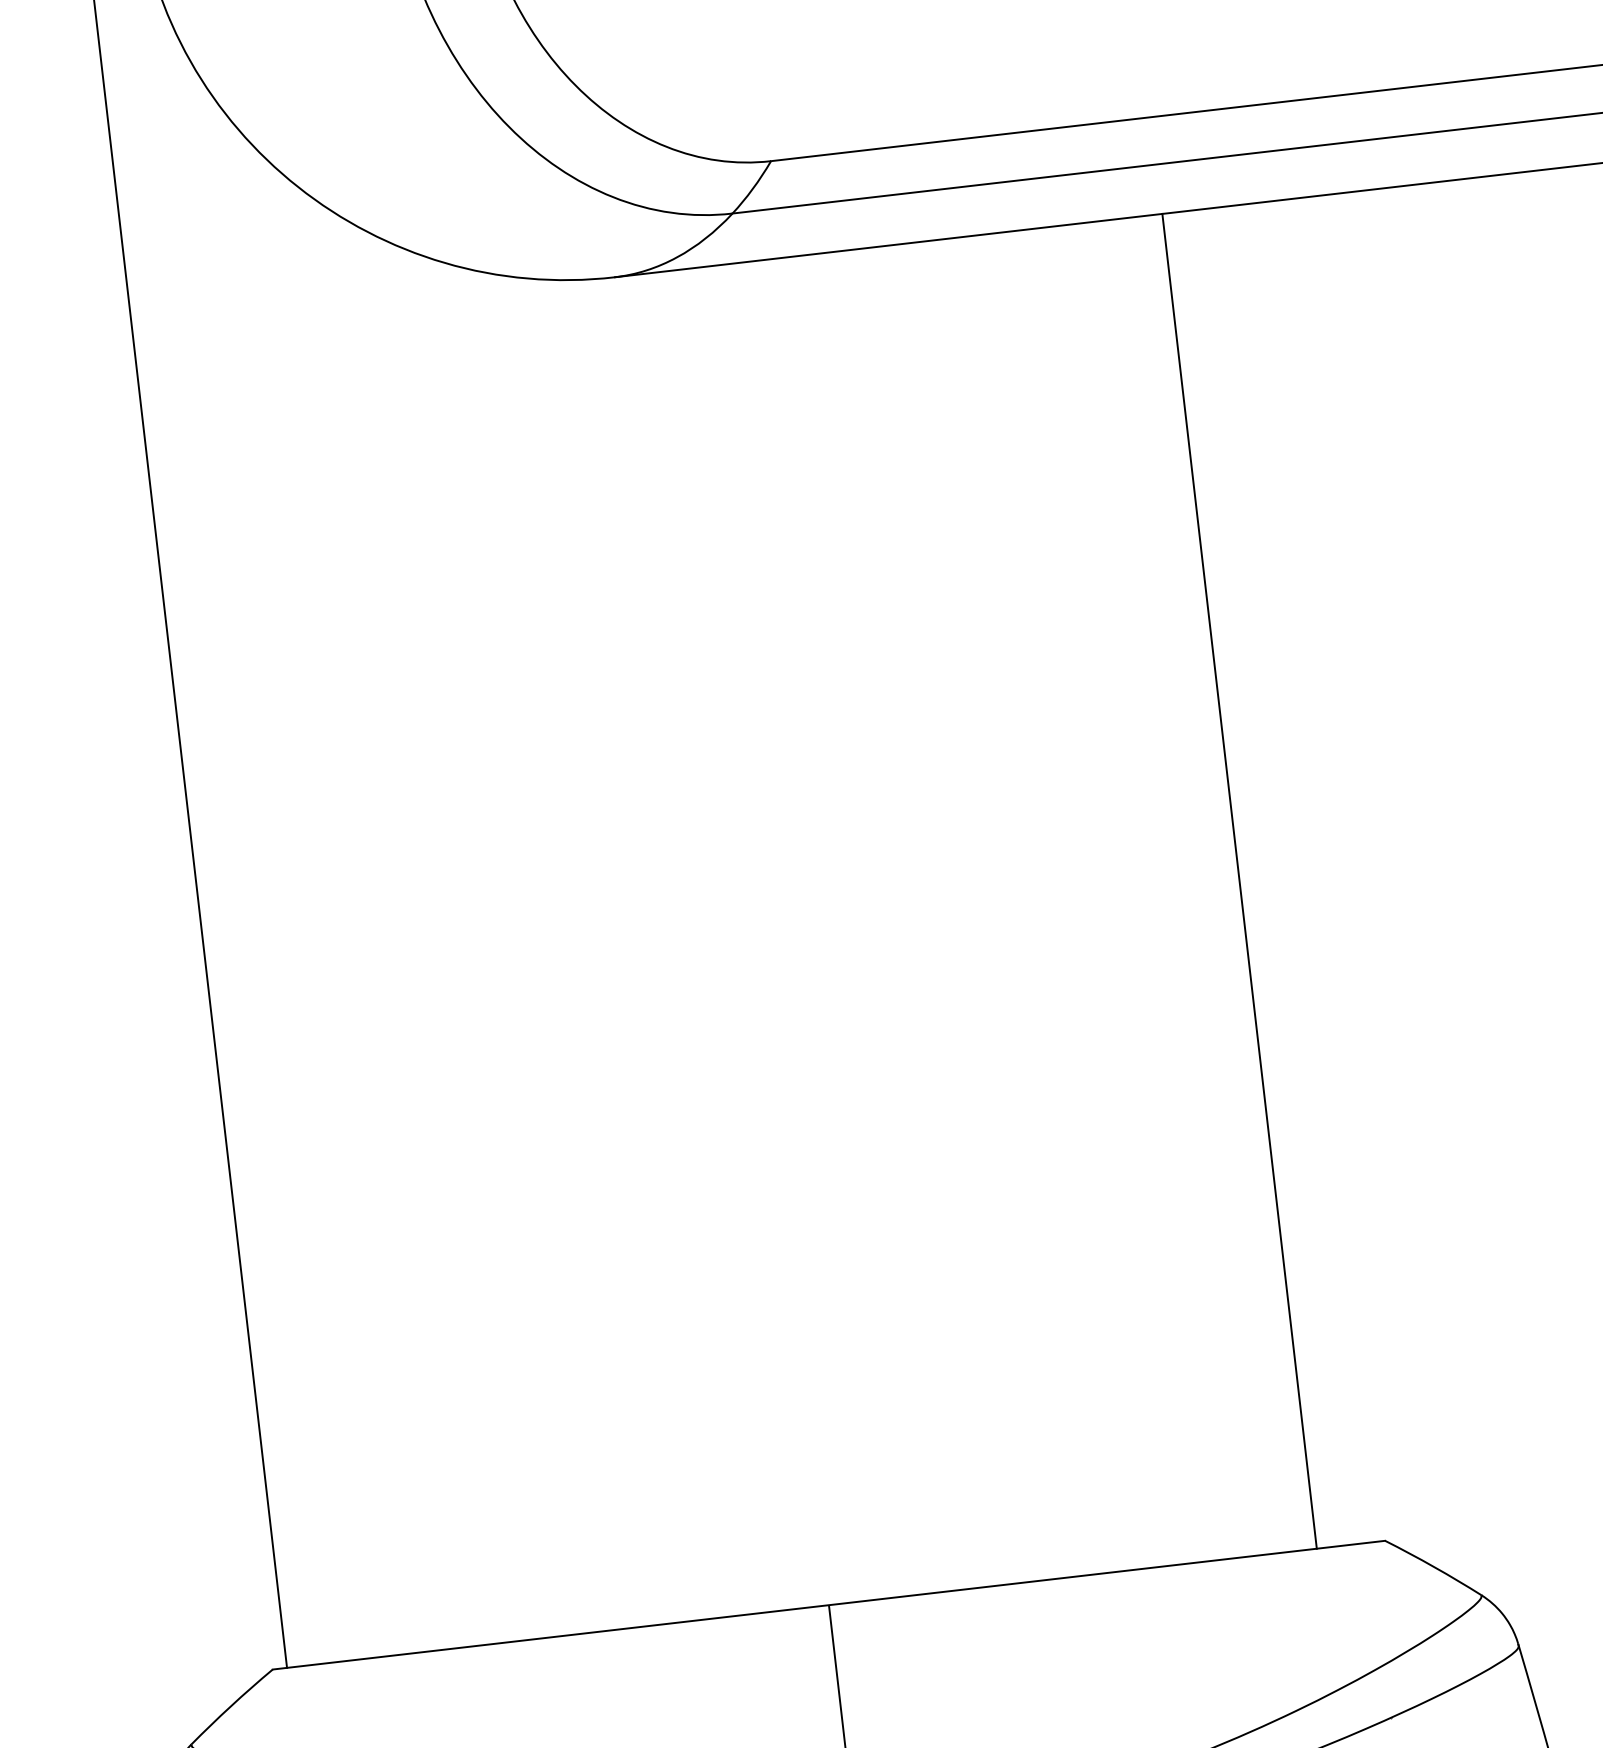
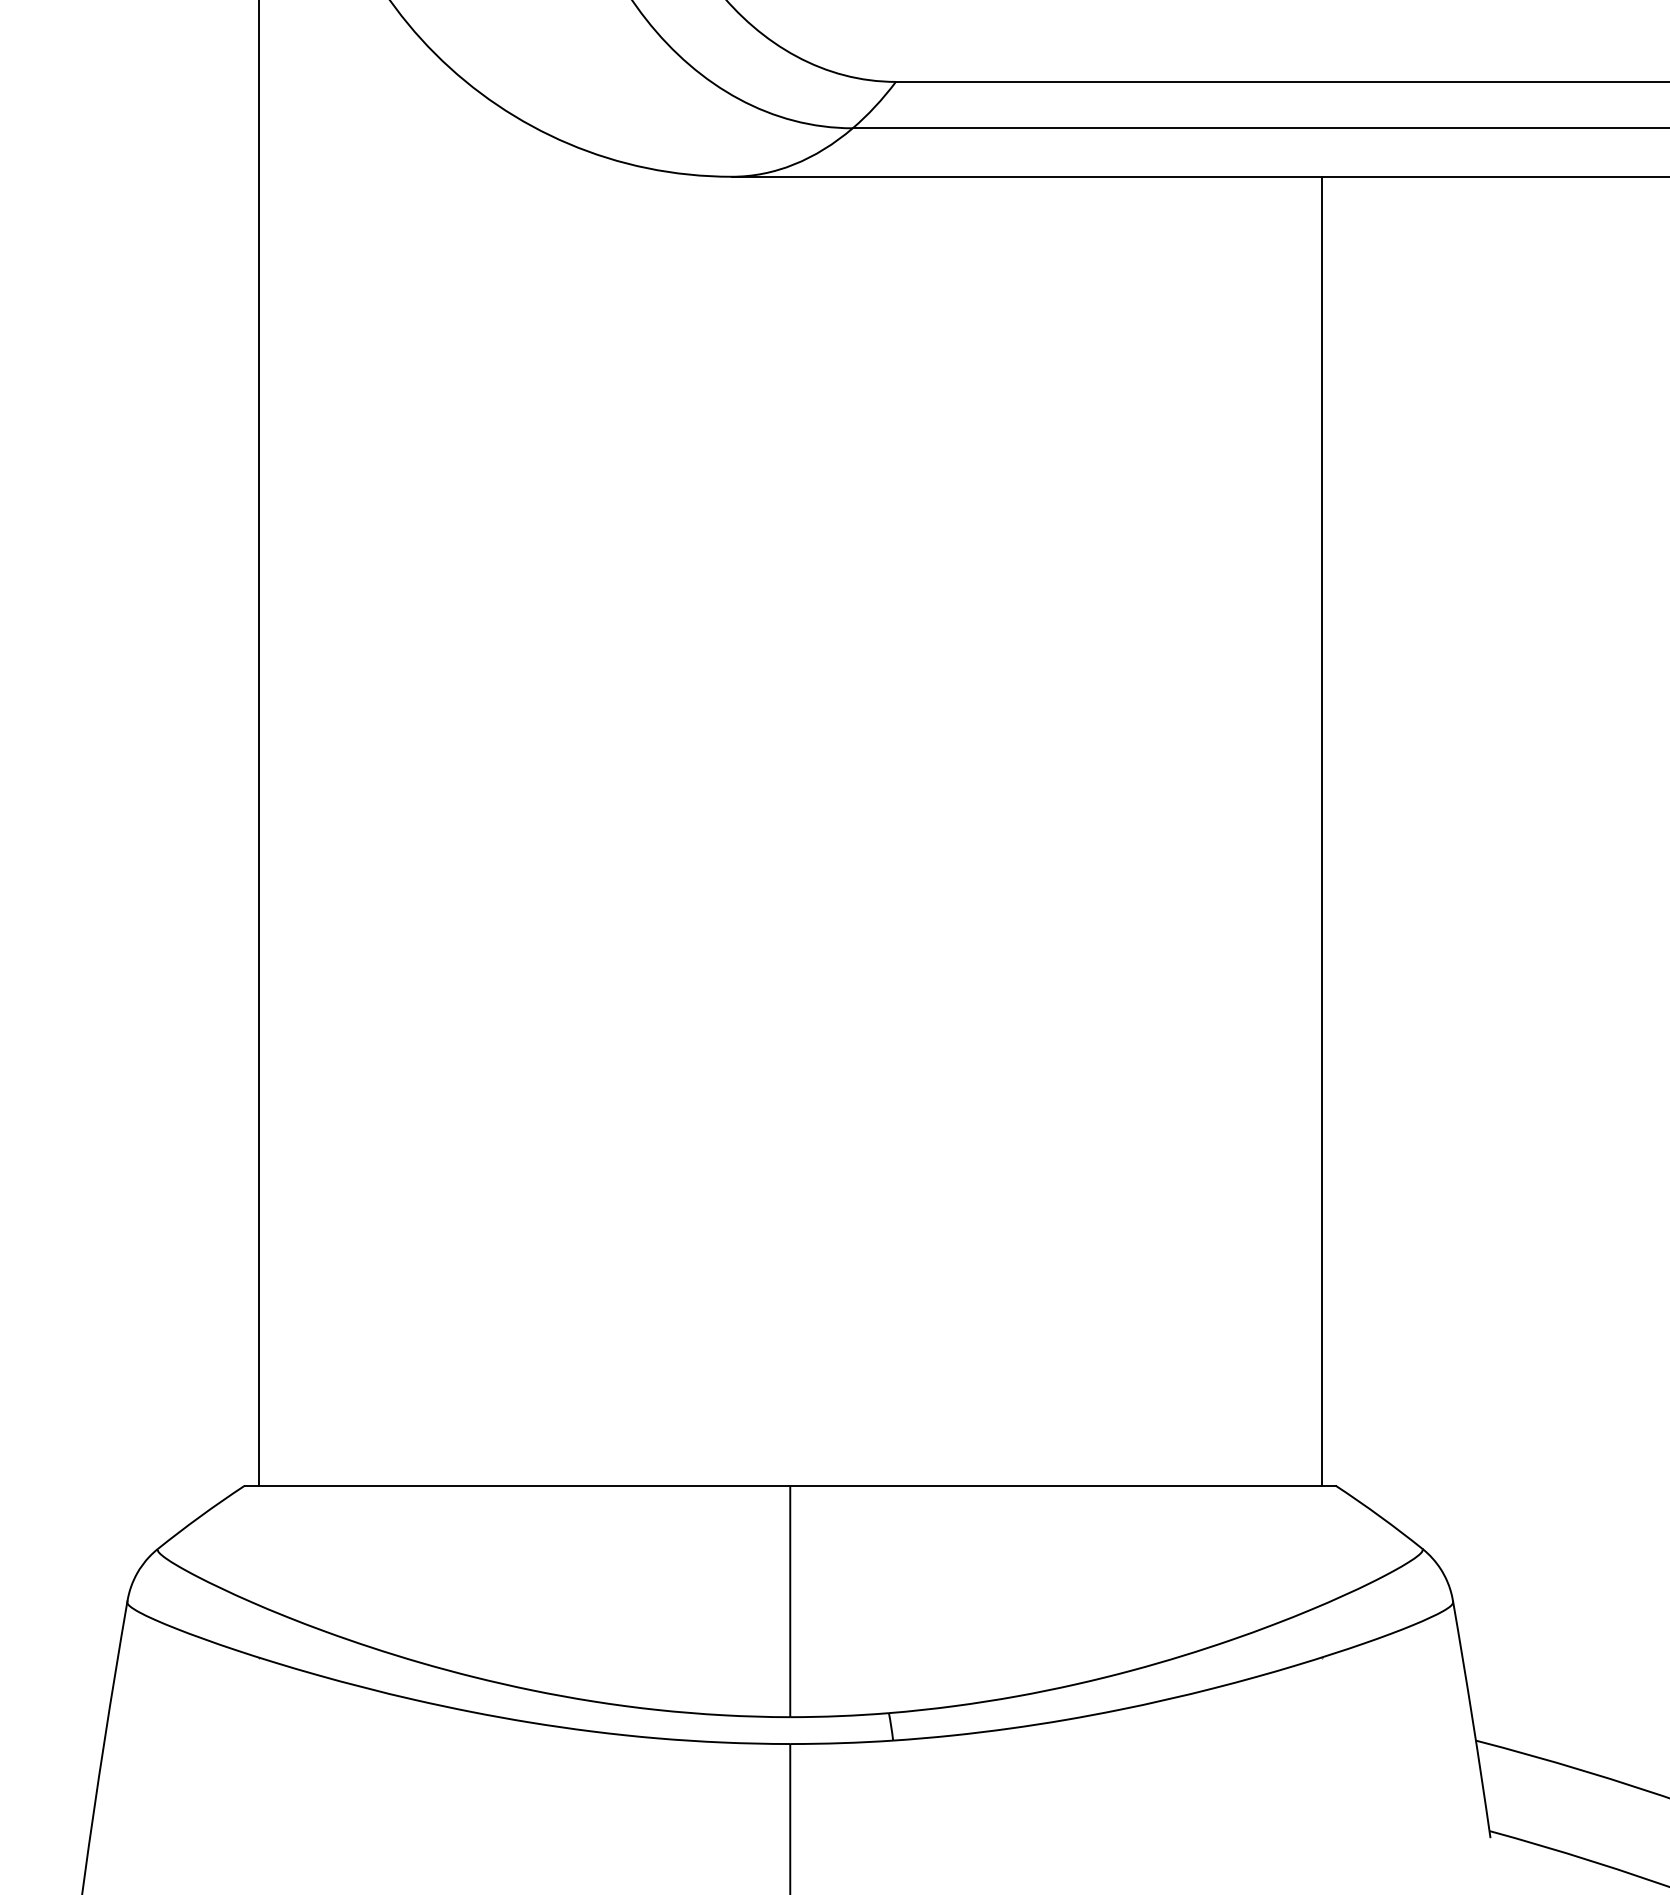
line: (1239, 880) -> (1321, 830), moved

